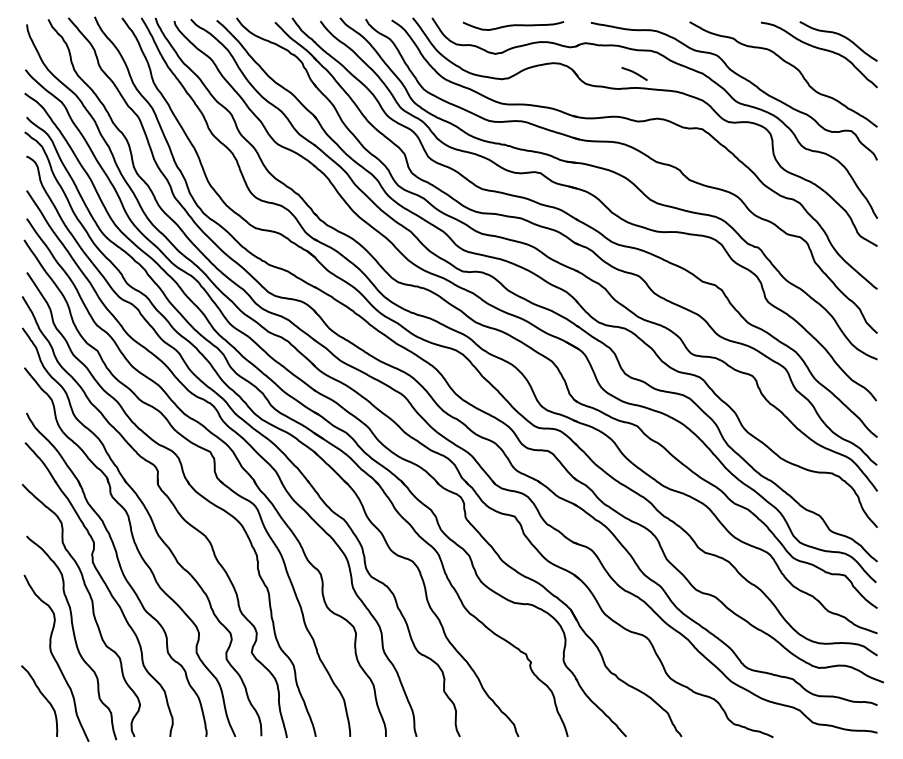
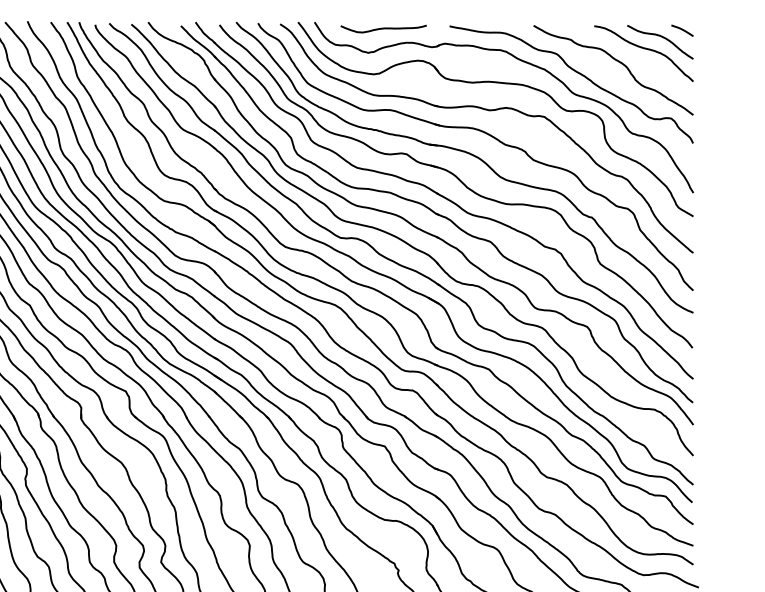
line: (634, 73) -> (682, 30), moved

